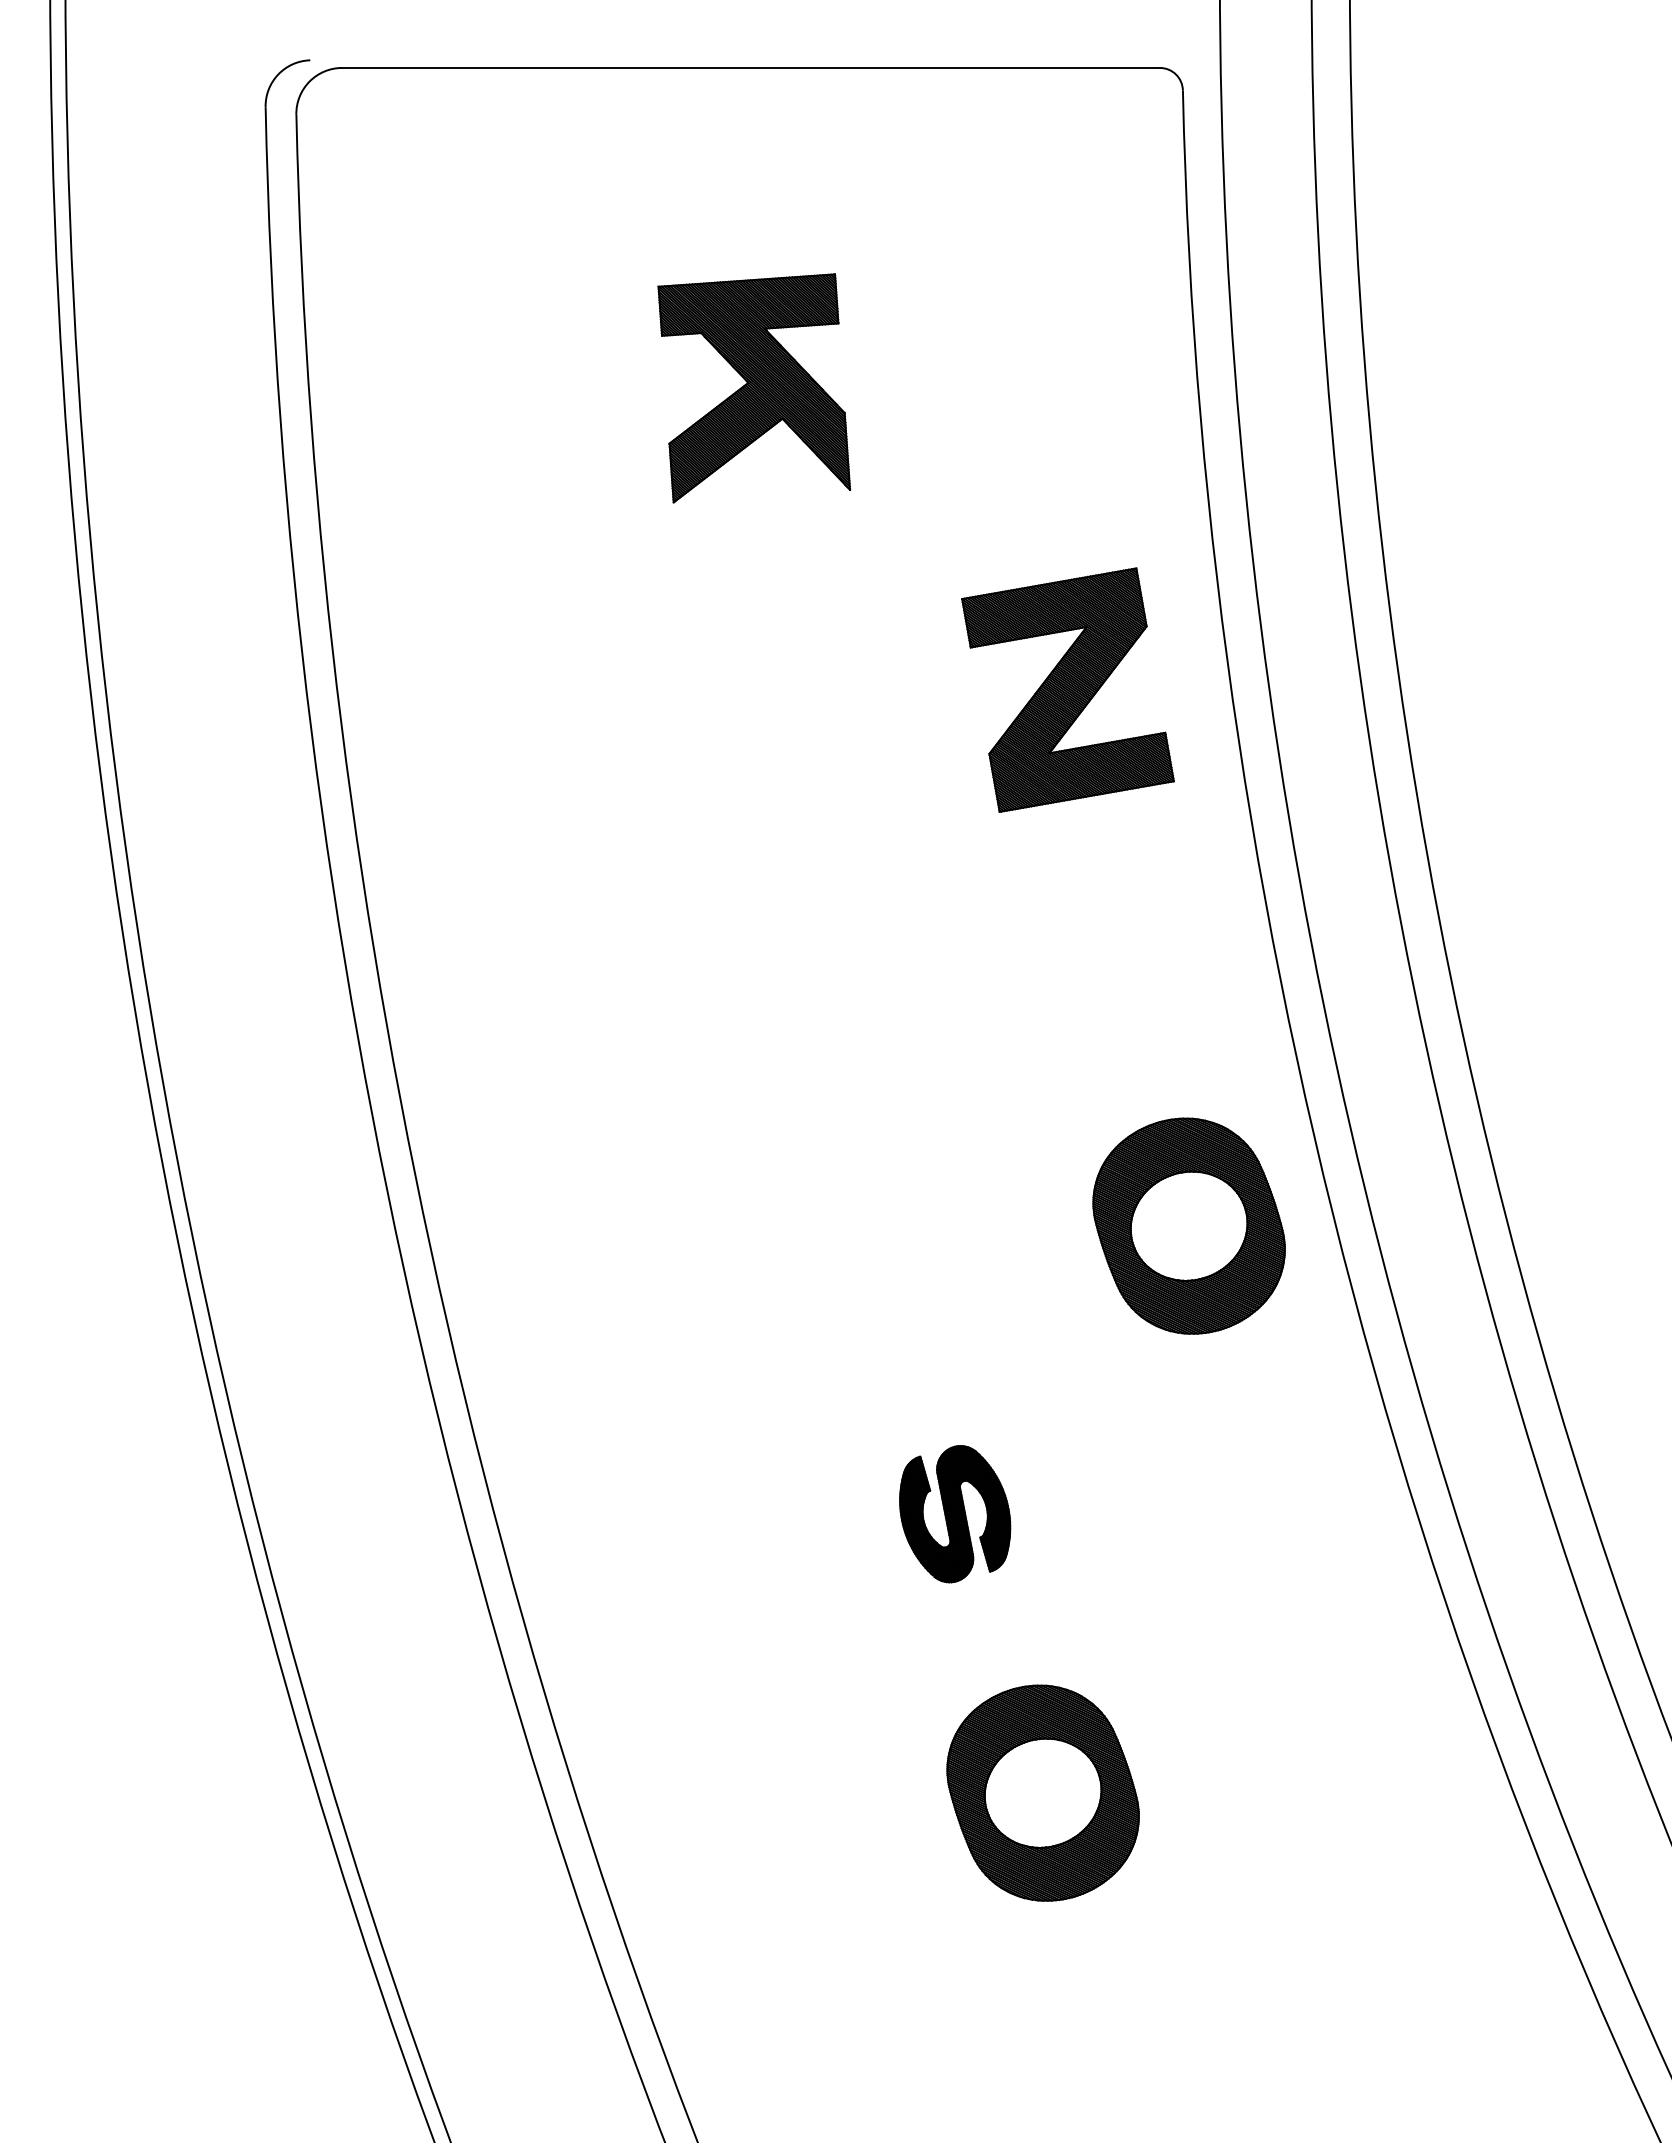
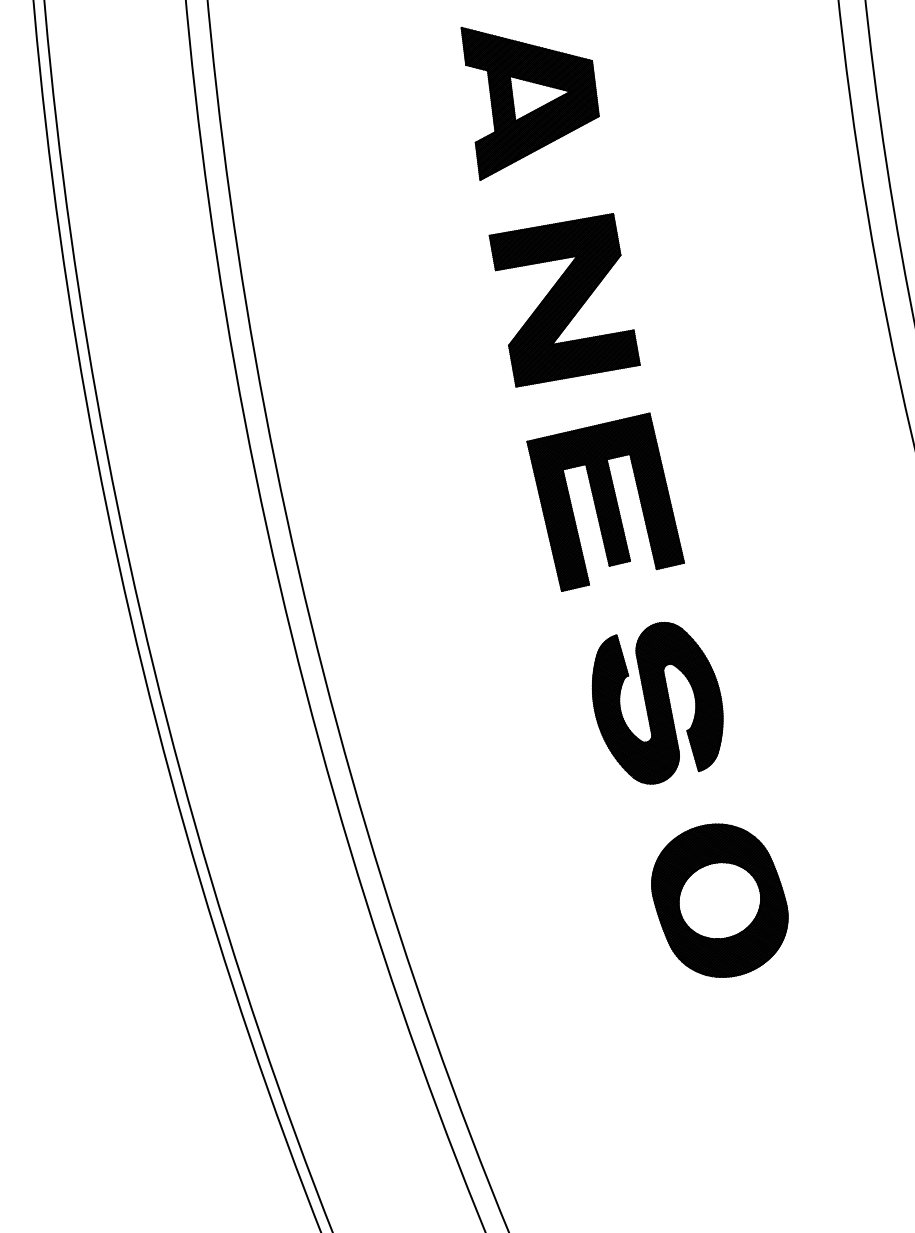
part: (775, 667) -> (530, 103), added
part: (1067, 689) -> (564, 299), moved
part: (1188, 1225) -> (822, 498), removed
part: (881, 1230) -> (605, 502), added
part: (954, 1513) -> (657, 702), size x1.67

